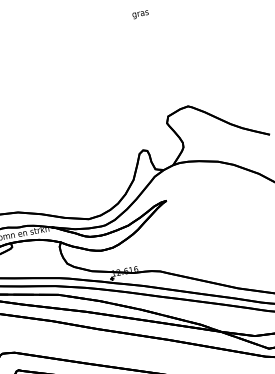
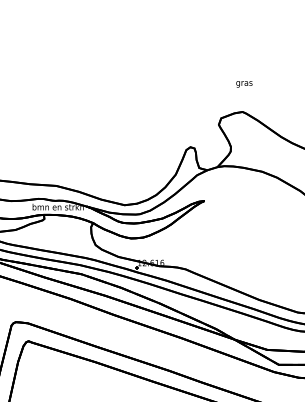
text: (140, 14) -> (244, 84), moved

